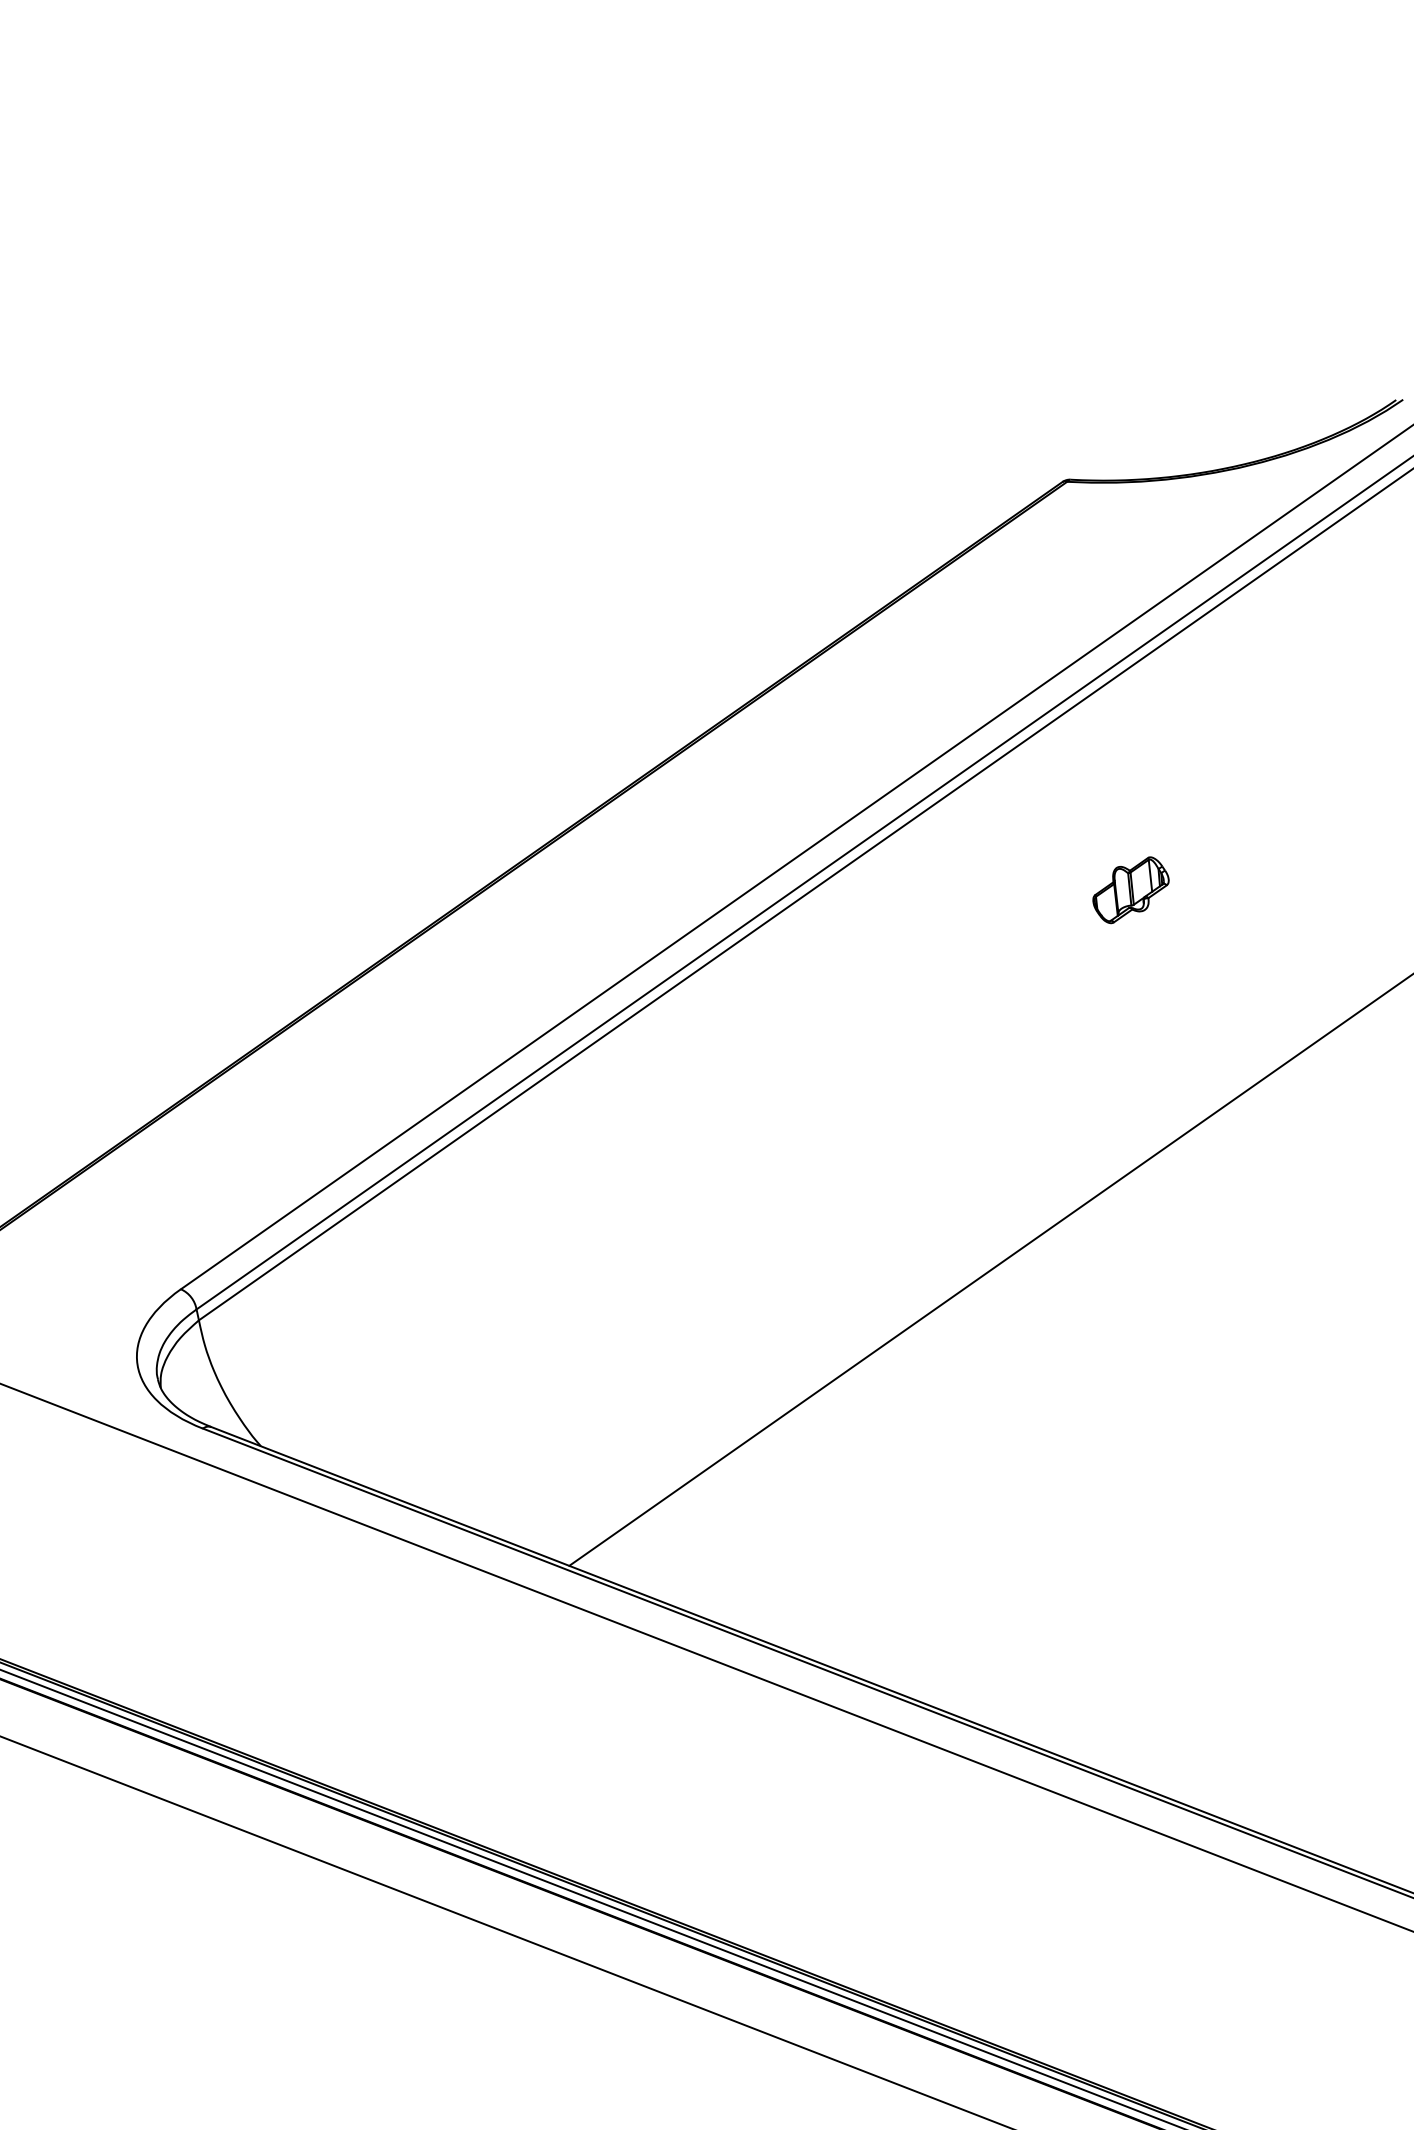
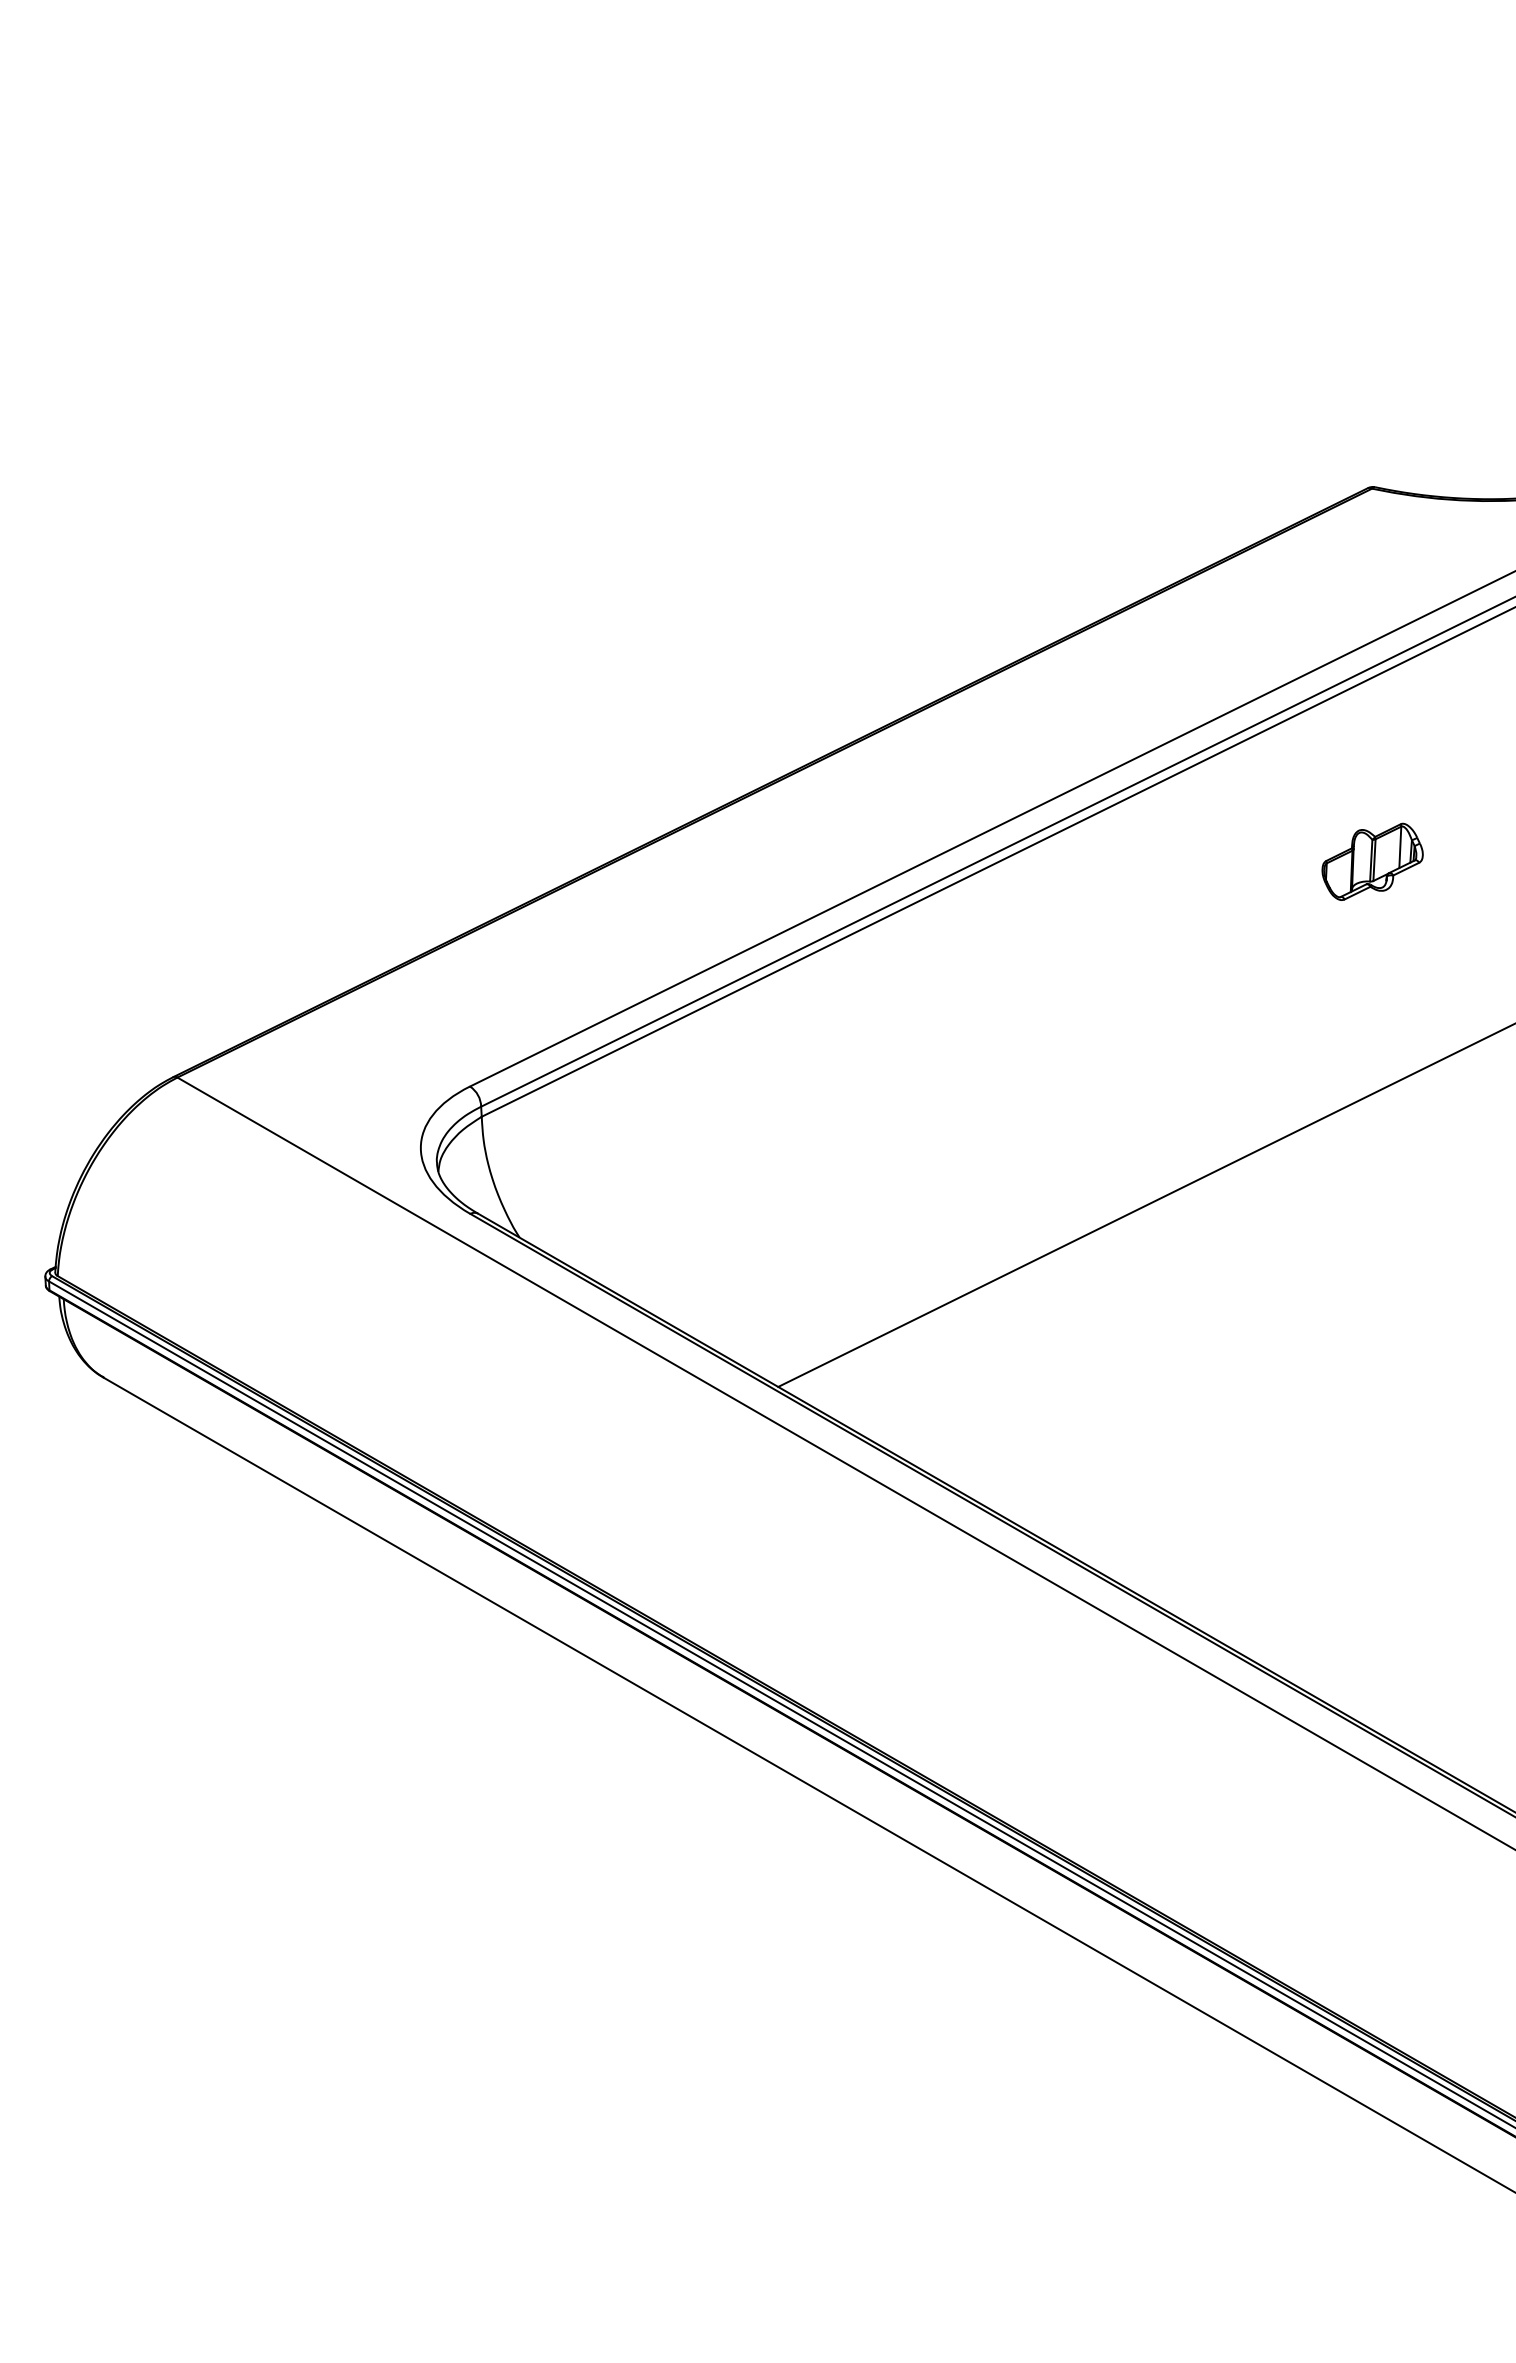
part: (1130, 889) -> (1372, 861), size x1.43

